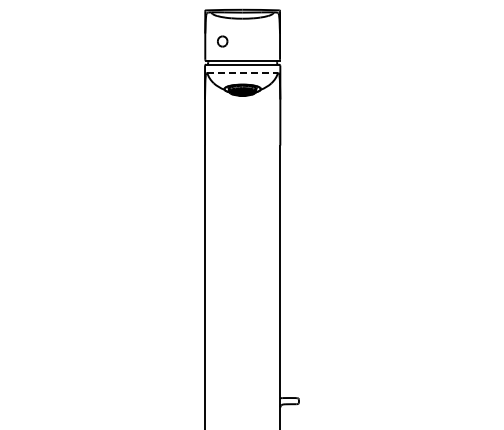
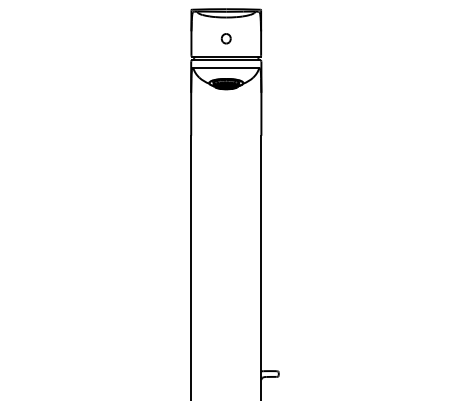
part: (222, 41) -> (226, 38), moved
line: (243, 73) -> (227, 68), dashed -> solid

